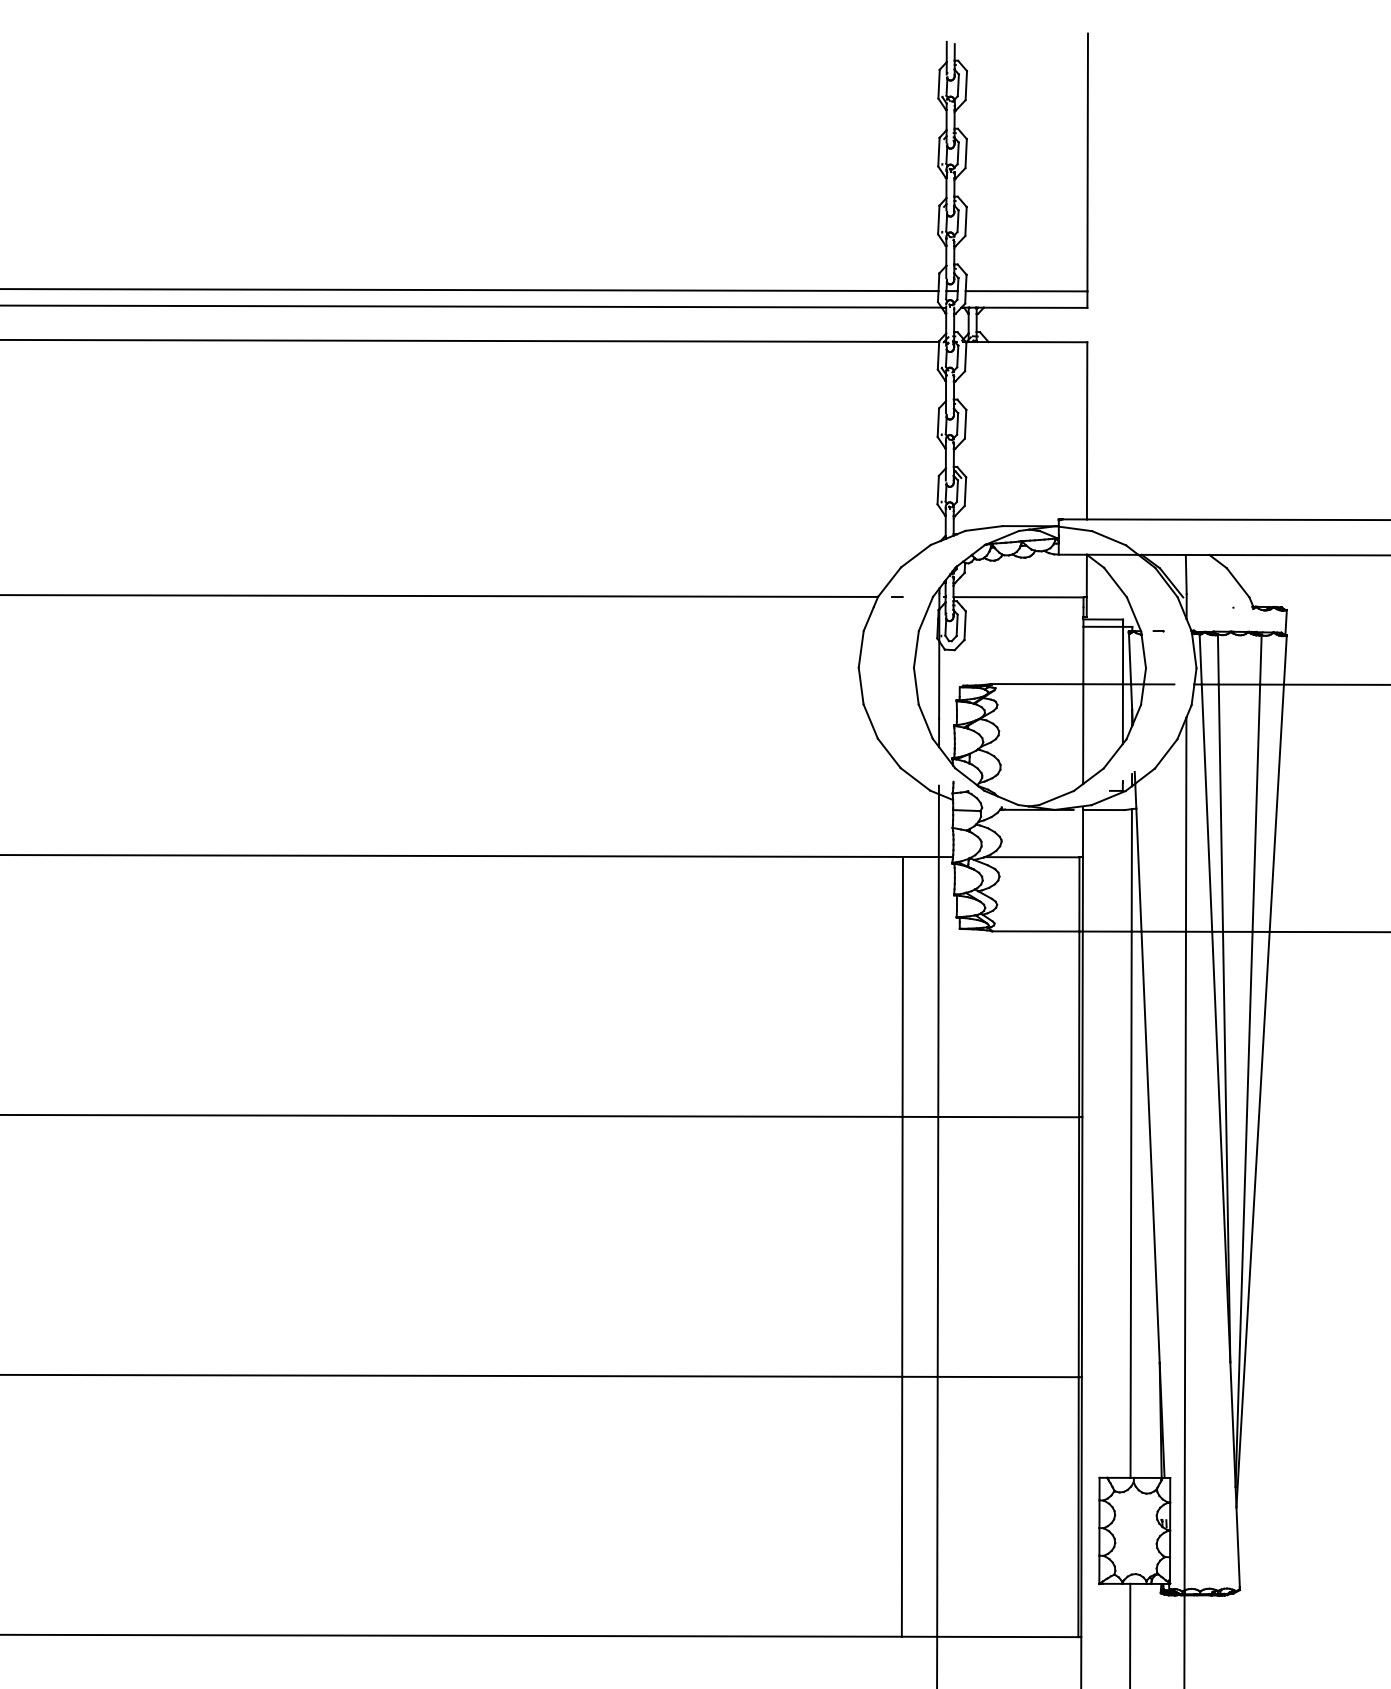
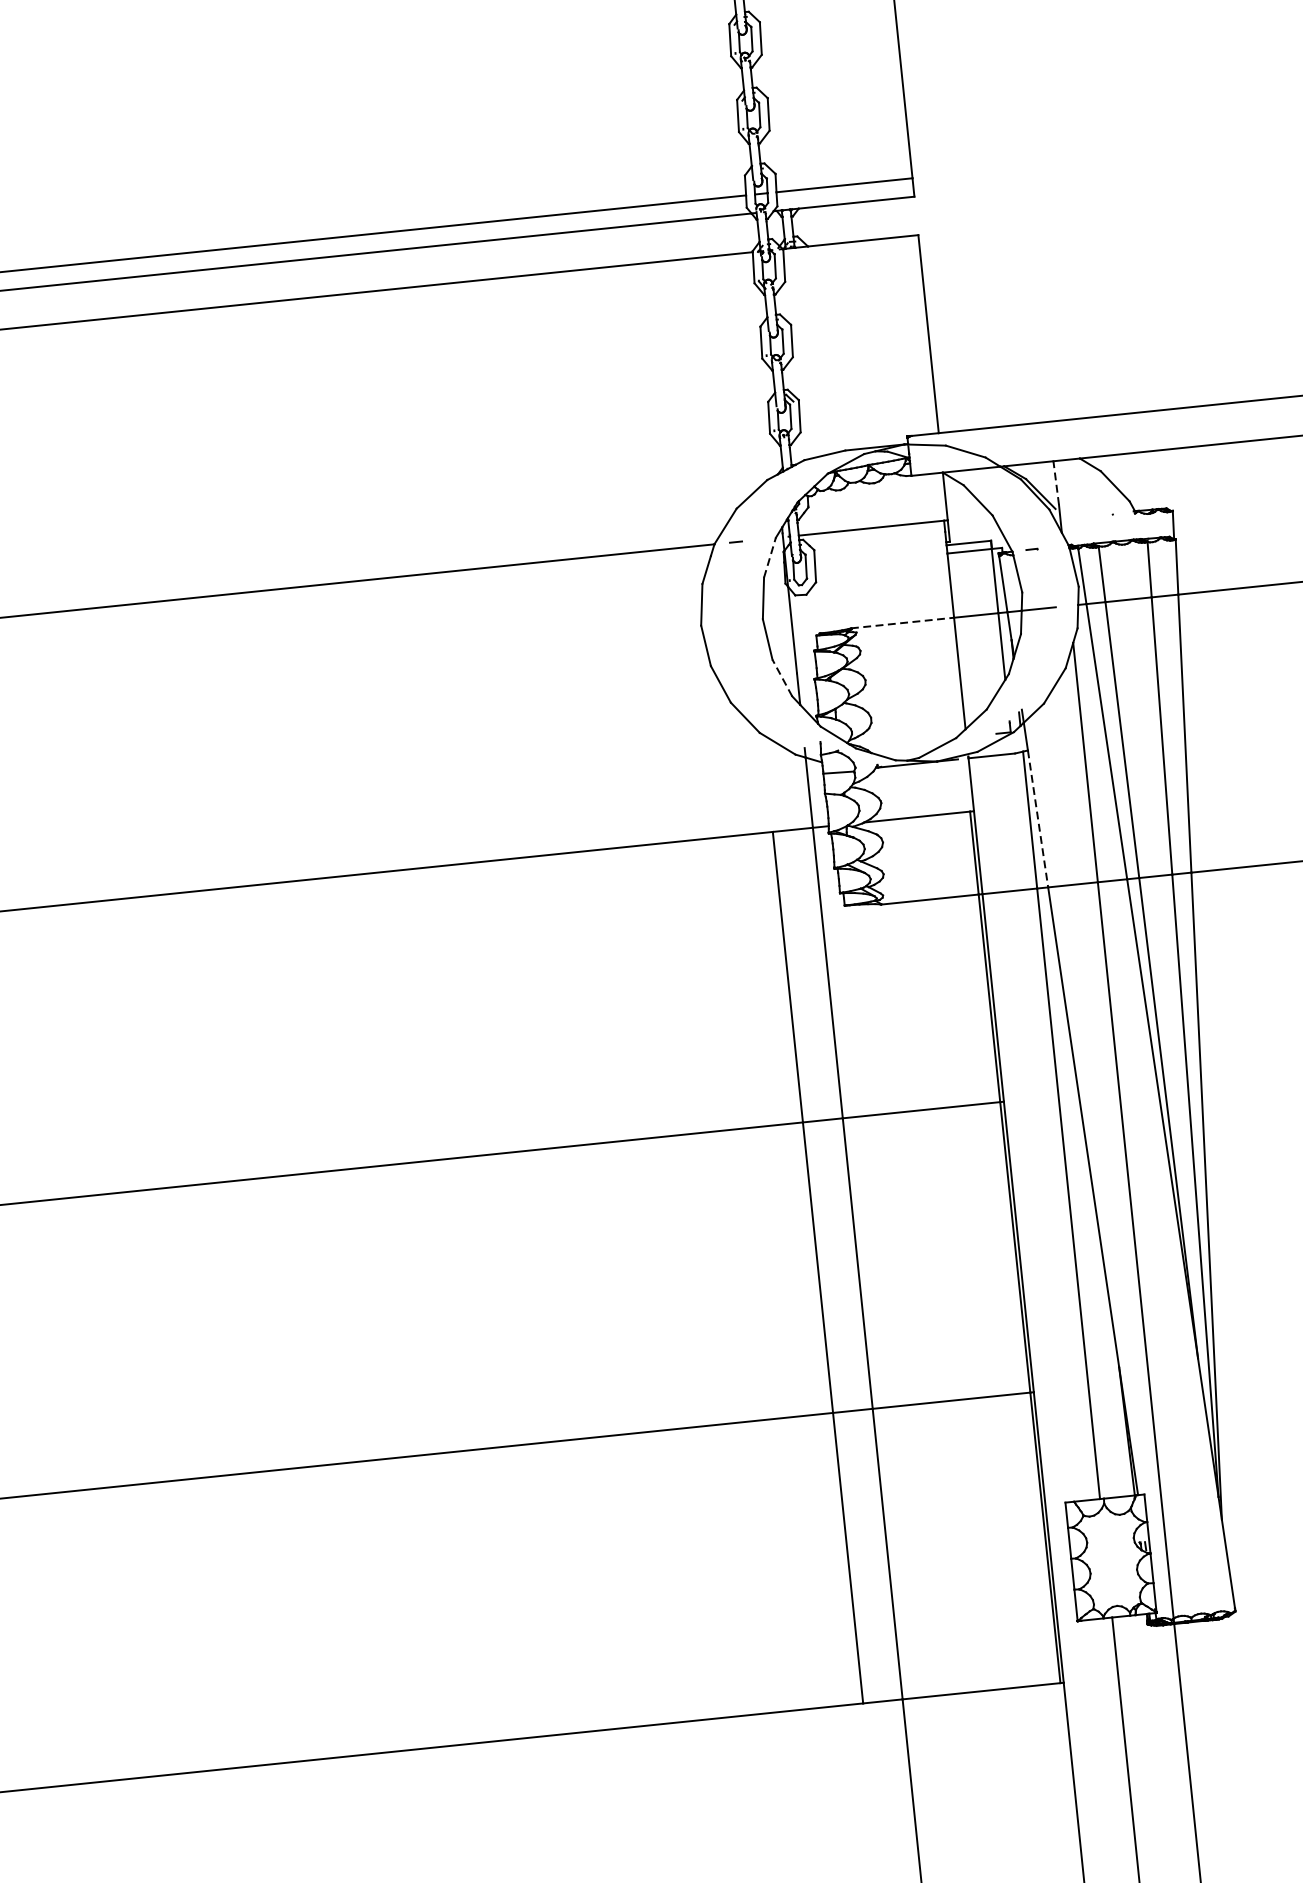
line: (1186, 574) -> (1056, 483), solid -> dashed
line: (925, 613) -> (769, 557), solid -> dashed
line: (1037, 684) -> (902, 623), solid -> dashed
line: (925, 721) -> (782, 677), solid -> dashed
line: (1138, 870) -> (1037, 819), solid -> dashed

